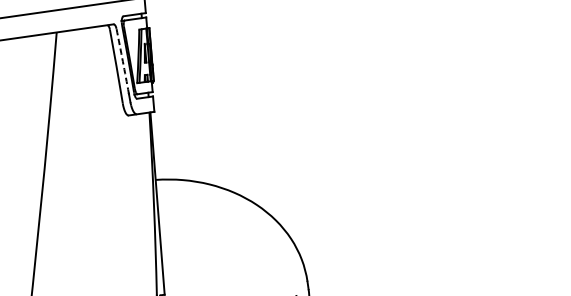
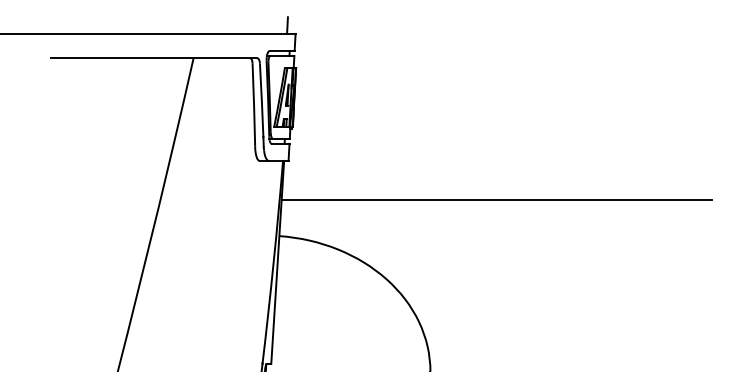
arc: (122, 61) -> (261, 100), dashed -> solid
line: (344, 120) -> (496, 200), added

